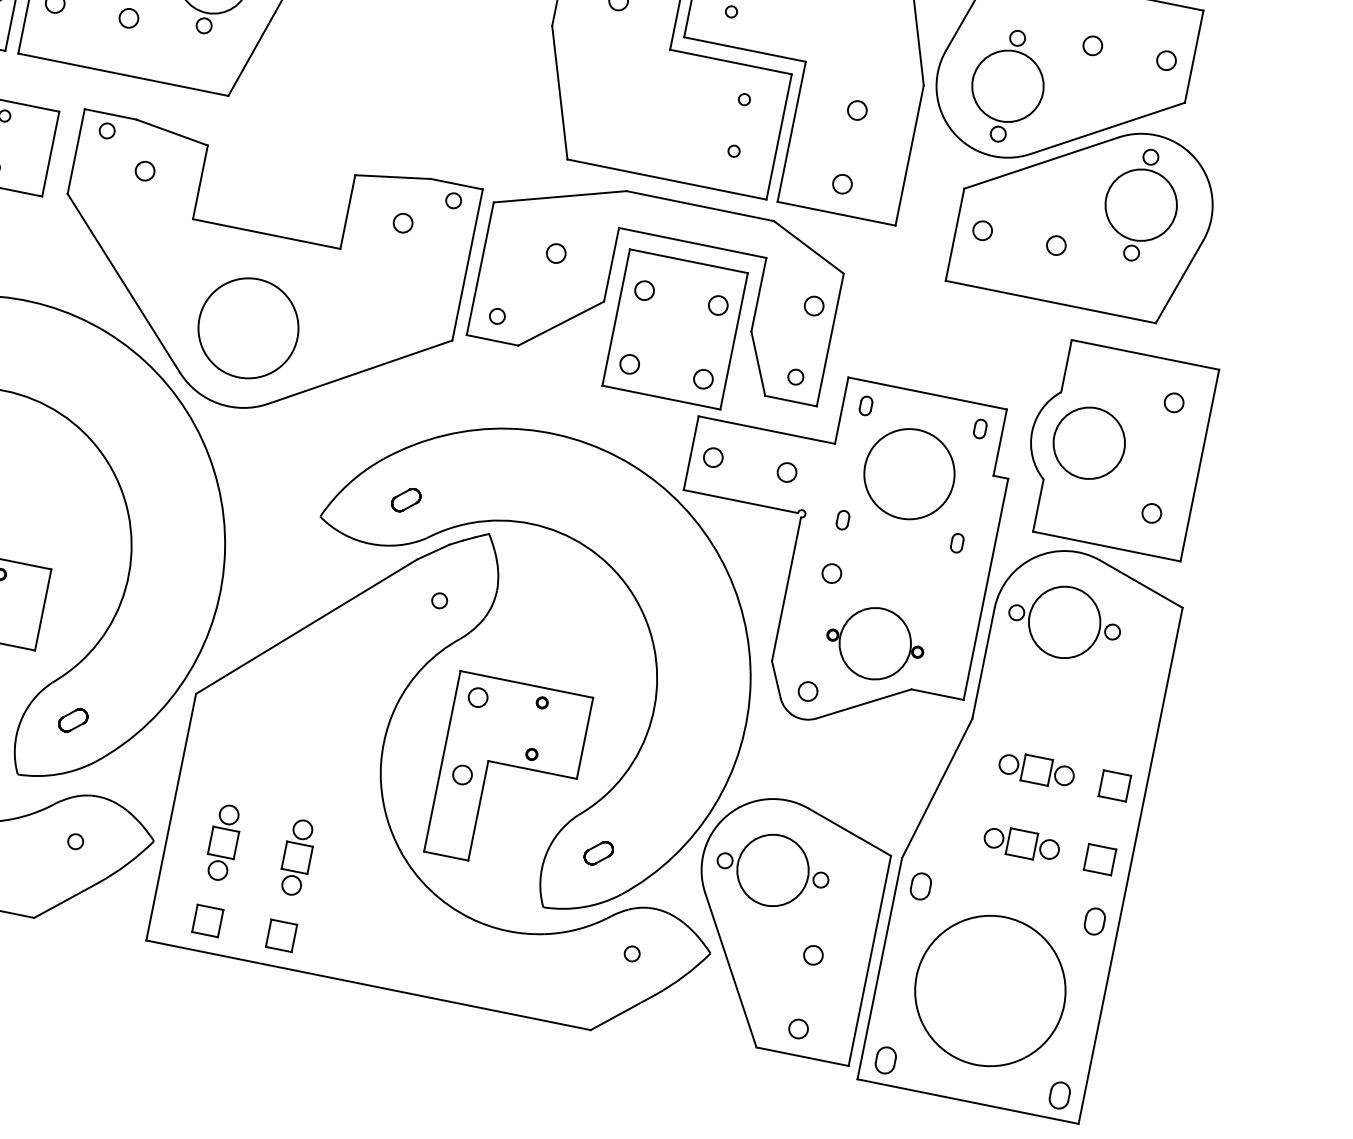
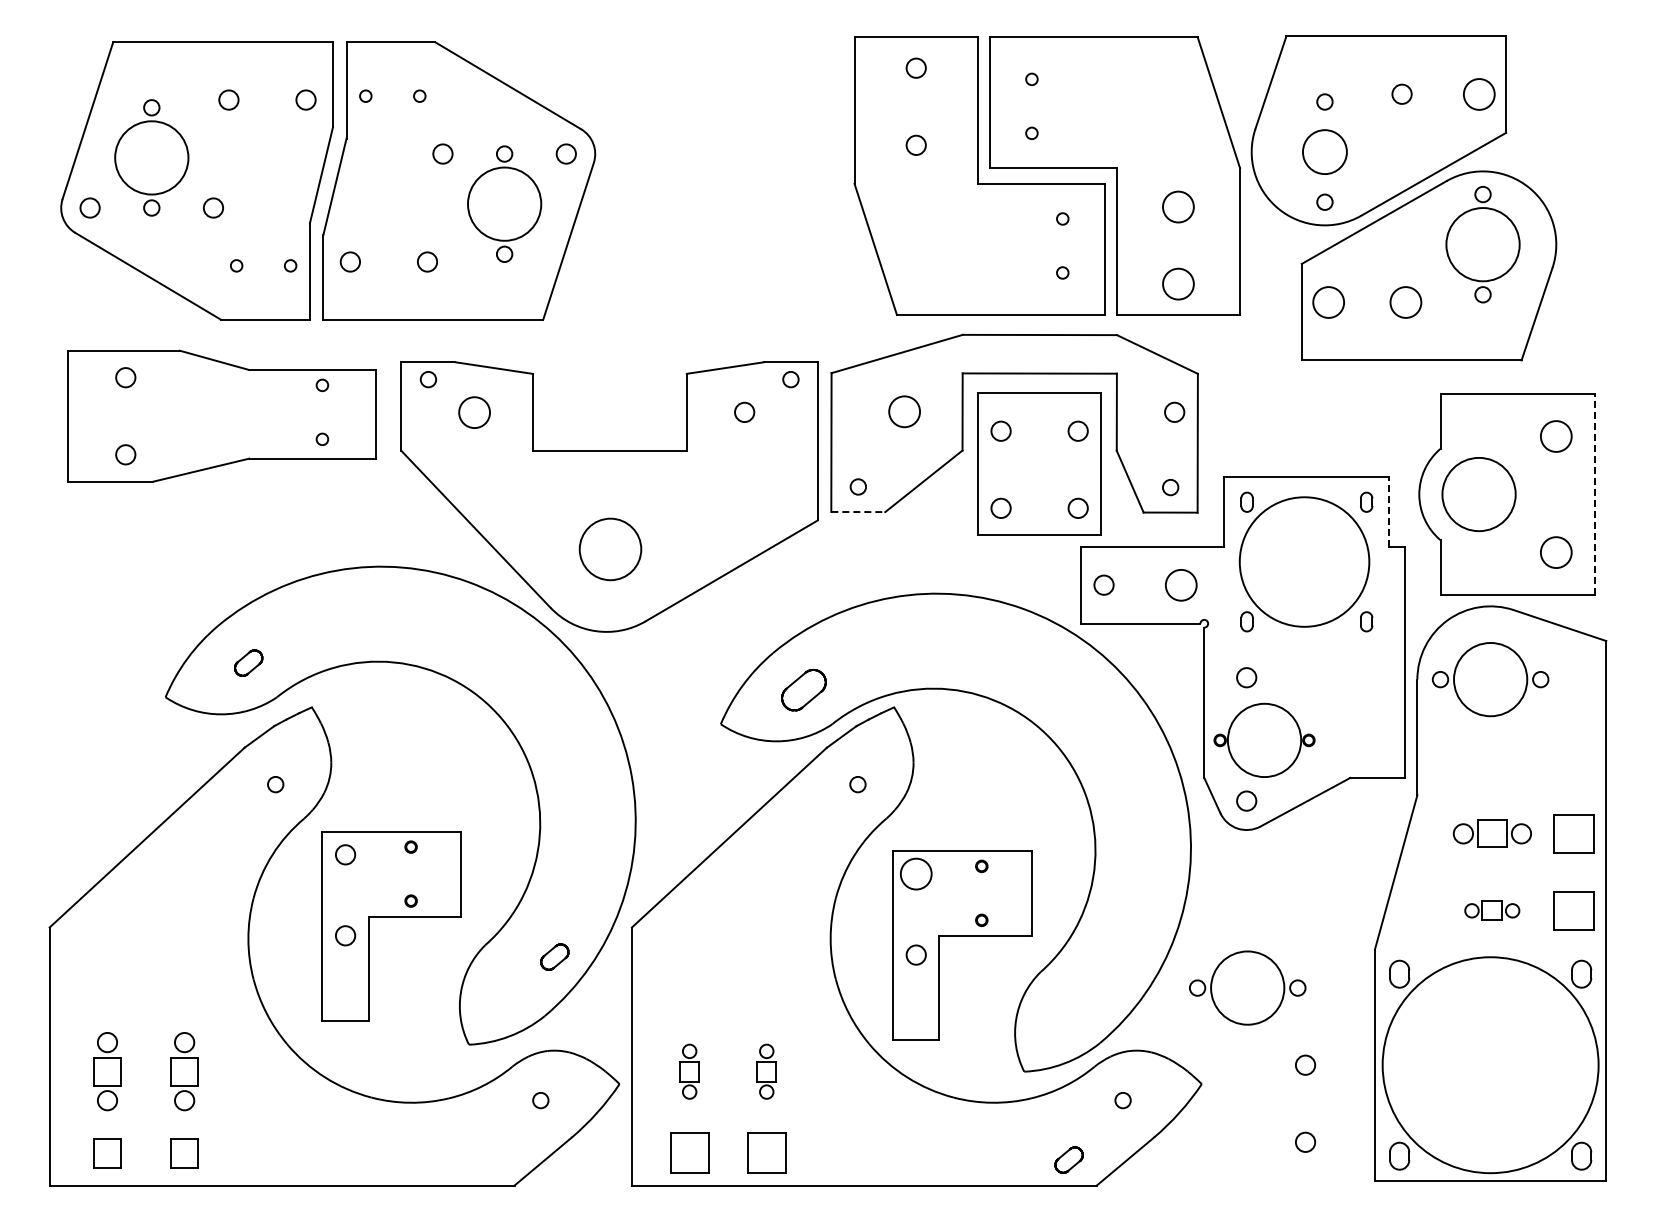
circle: (1166, 59) -> (1478, 93), size x1.6
circle: (1007, 85) -> (1324, 151), size x0.6
circle: (857, 110) -> (1178, 206), size x1.6
circle: (145, 170) -> (474, 411), size x1.6
circle: (842, 183) -> (1178, 283), size x1.6
circle: (982, 230) -> (1328, 302), size x1.6
circle: (1055, 245) -> (1405, 302), size x1.6
circle: (556, 253) -> (904, 411), size x1.6
circle: (248, 328) -> (610, 549), size x0.6
line: (492, 340) -> (858, 512), solid -> dashed
circle: (1173, 402) -> (1555, 436), size x1.6
line: (1000, 442) -> (1389, 511), solid -> dashed
line: (1199, 465) -> (1594, 494), solid -> dashed
circle: (786, 471) -> (1180, 584), size x1.6
circle: (909, 473) -> (1304, 561), size x1.4
part: (405, 499) -> (803, 689), size x1.6
circle: (1151, 512) -> (1555, 551), size x1.6
part: (875, 642) -> (1264, 739), moved
circle: (477, 696) -> (915, 873), size x1.6
part: (73, 719) -> (554, 956), moved
part: (1115, 785) -> (1574, 833), size x1.4
part: (223, 842) -> (689, 1071), size x0.7
part: (1021, 843) -> (1491, 910), size x0.7
part: (598, 852) -> (1068, 1159), moved
part: (296, 857) -> (766, 1071), size x0.7
part: (1100, 859) -> (1574, 910), size x1.4
part: (207, 920) -> (689, 1153), size x1.4
part: (782, 925) -> (1268, 1041), removed
part: (281, 935) -> (766, 1153), size x1.4
circle: (990, 991) -> (1490, 1065), size x1.4

